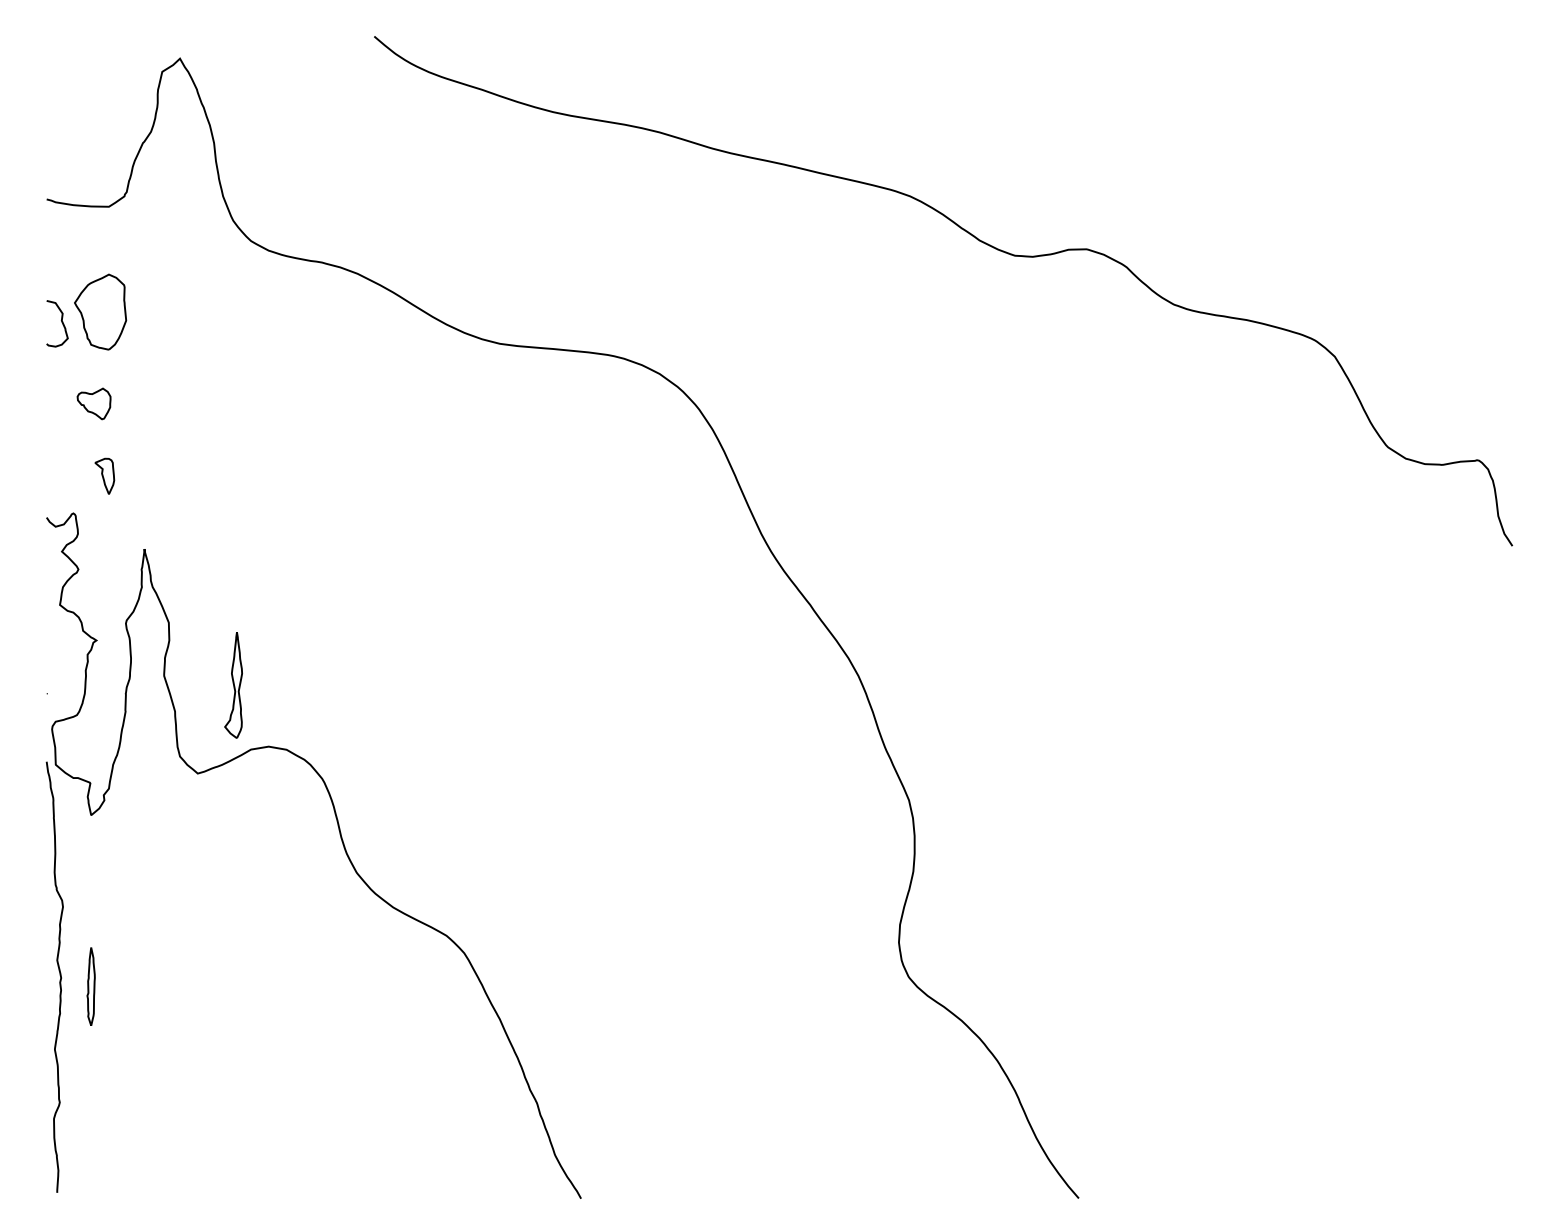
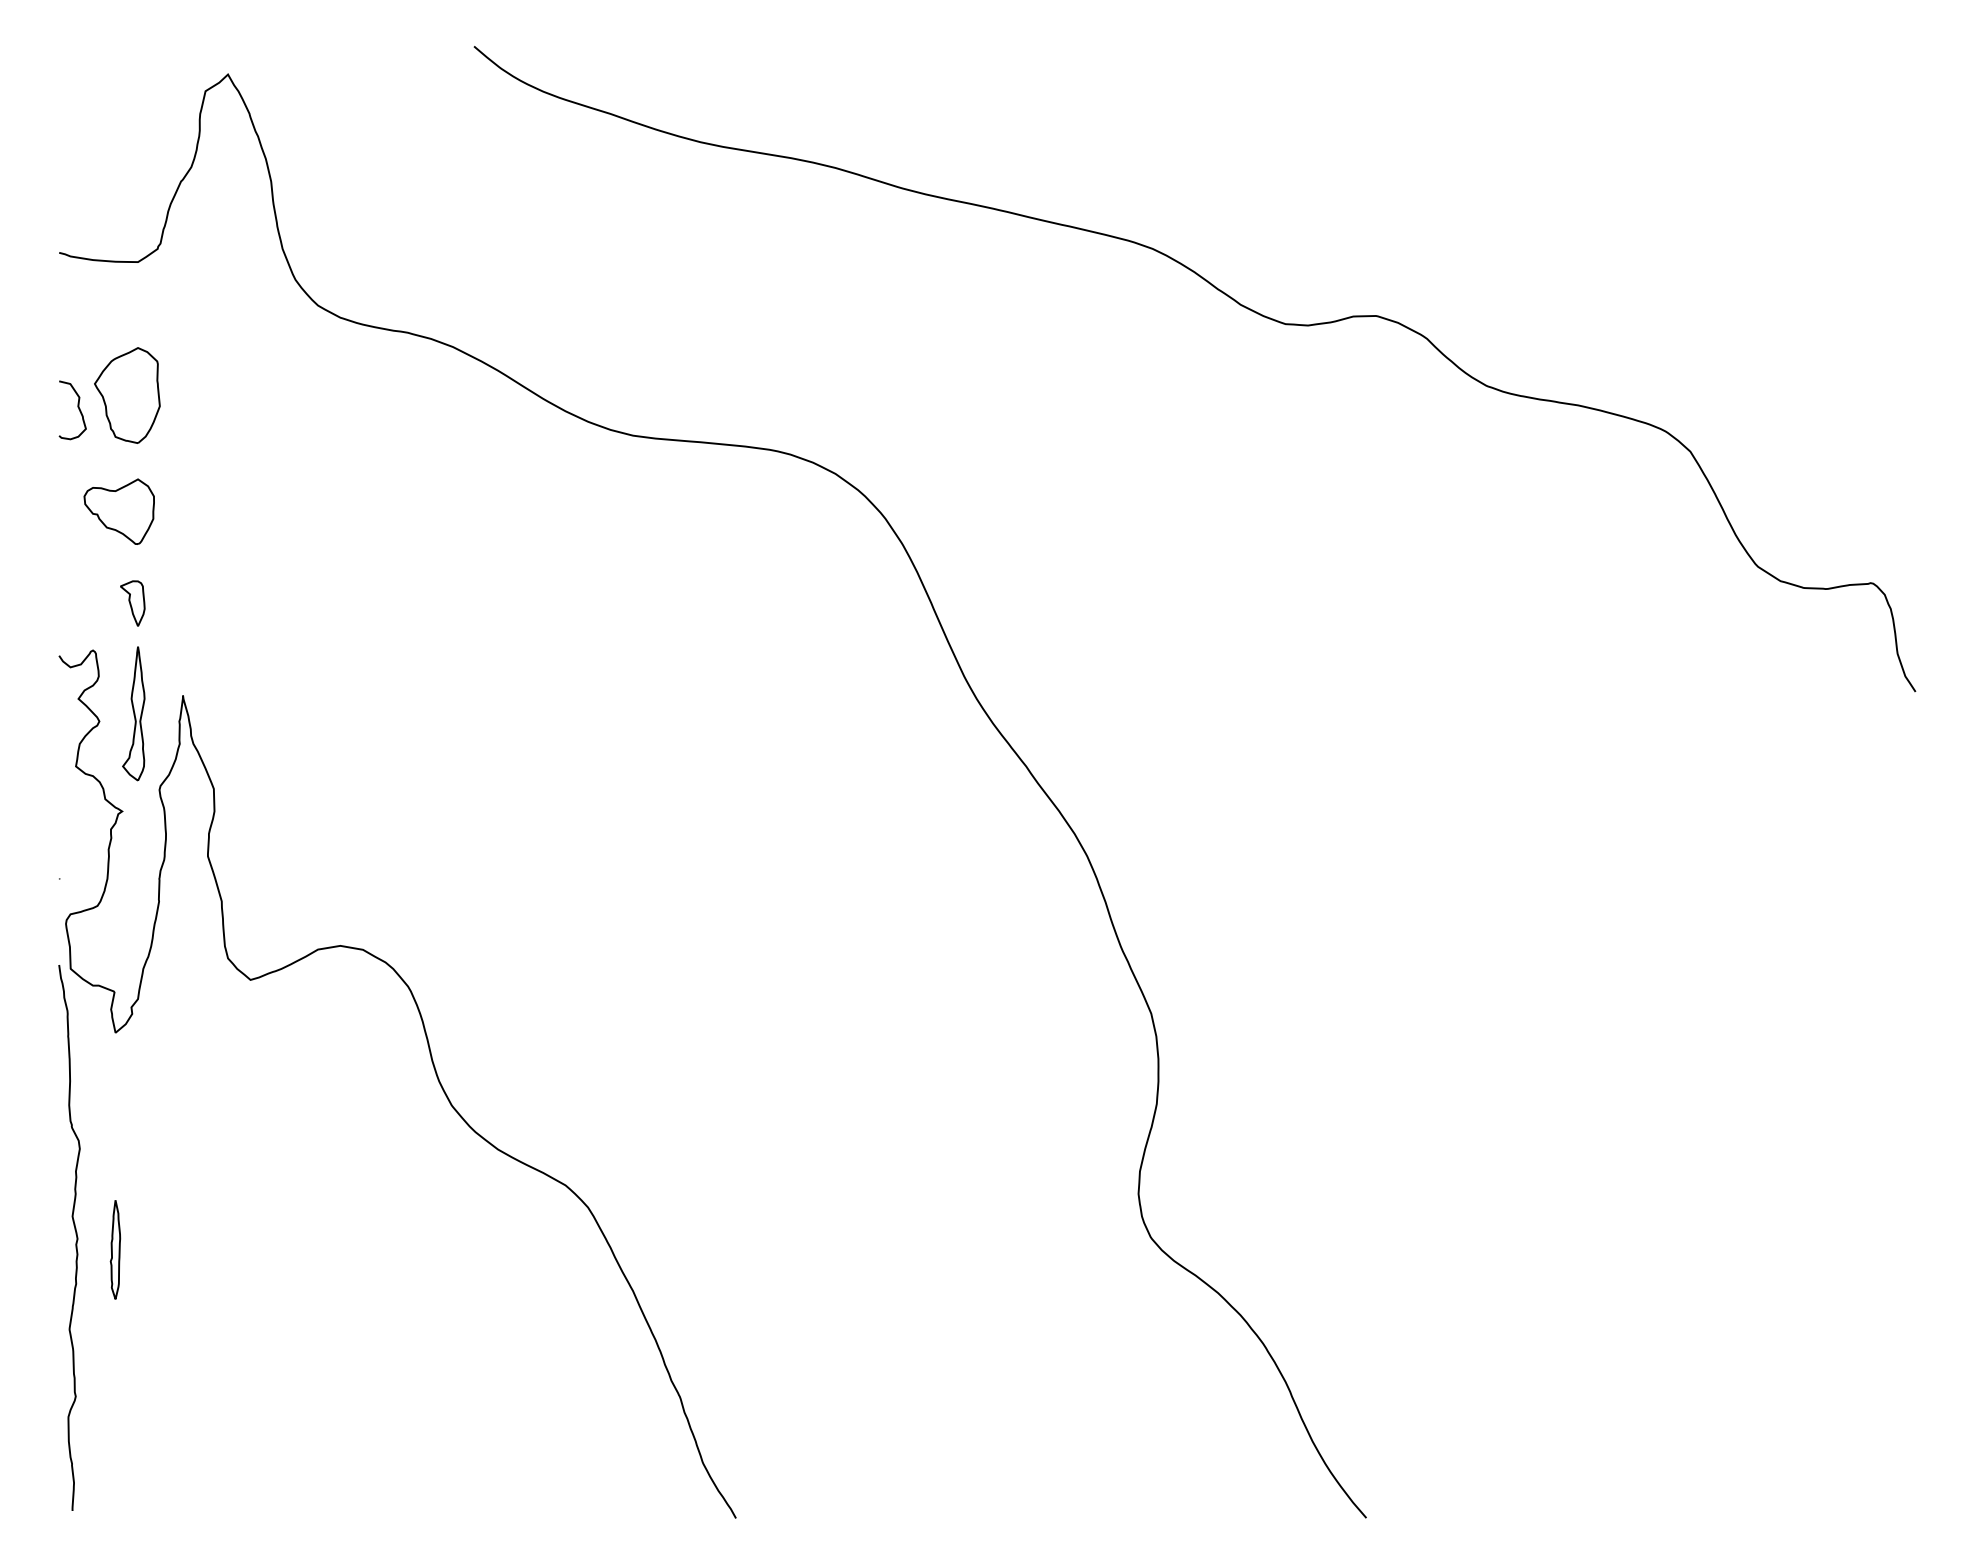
part: (93, 403) -> (118, 511), size x1.67
part: (233, 685) -> (133, 713), moved

